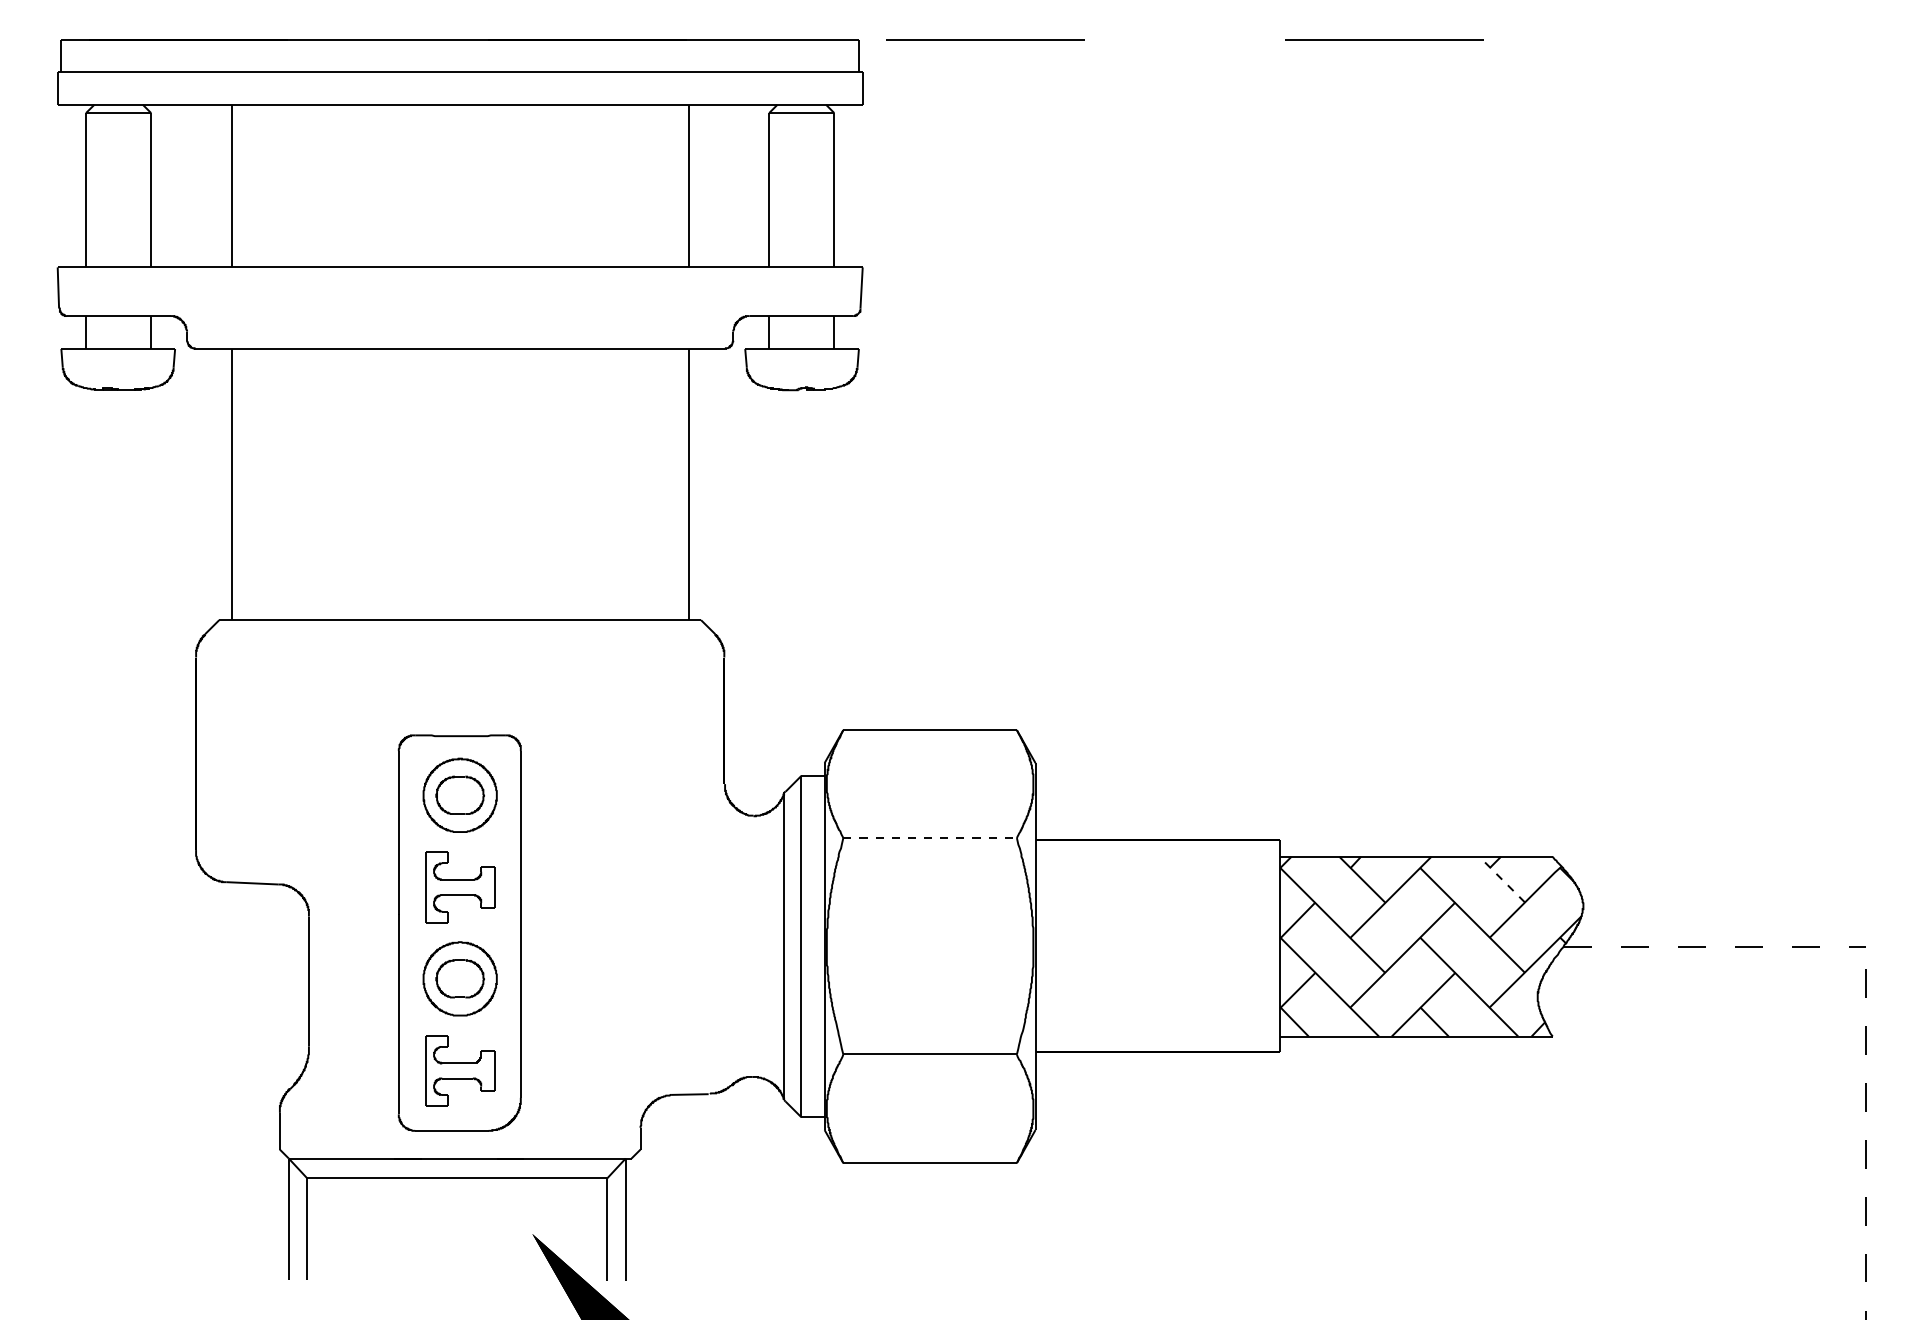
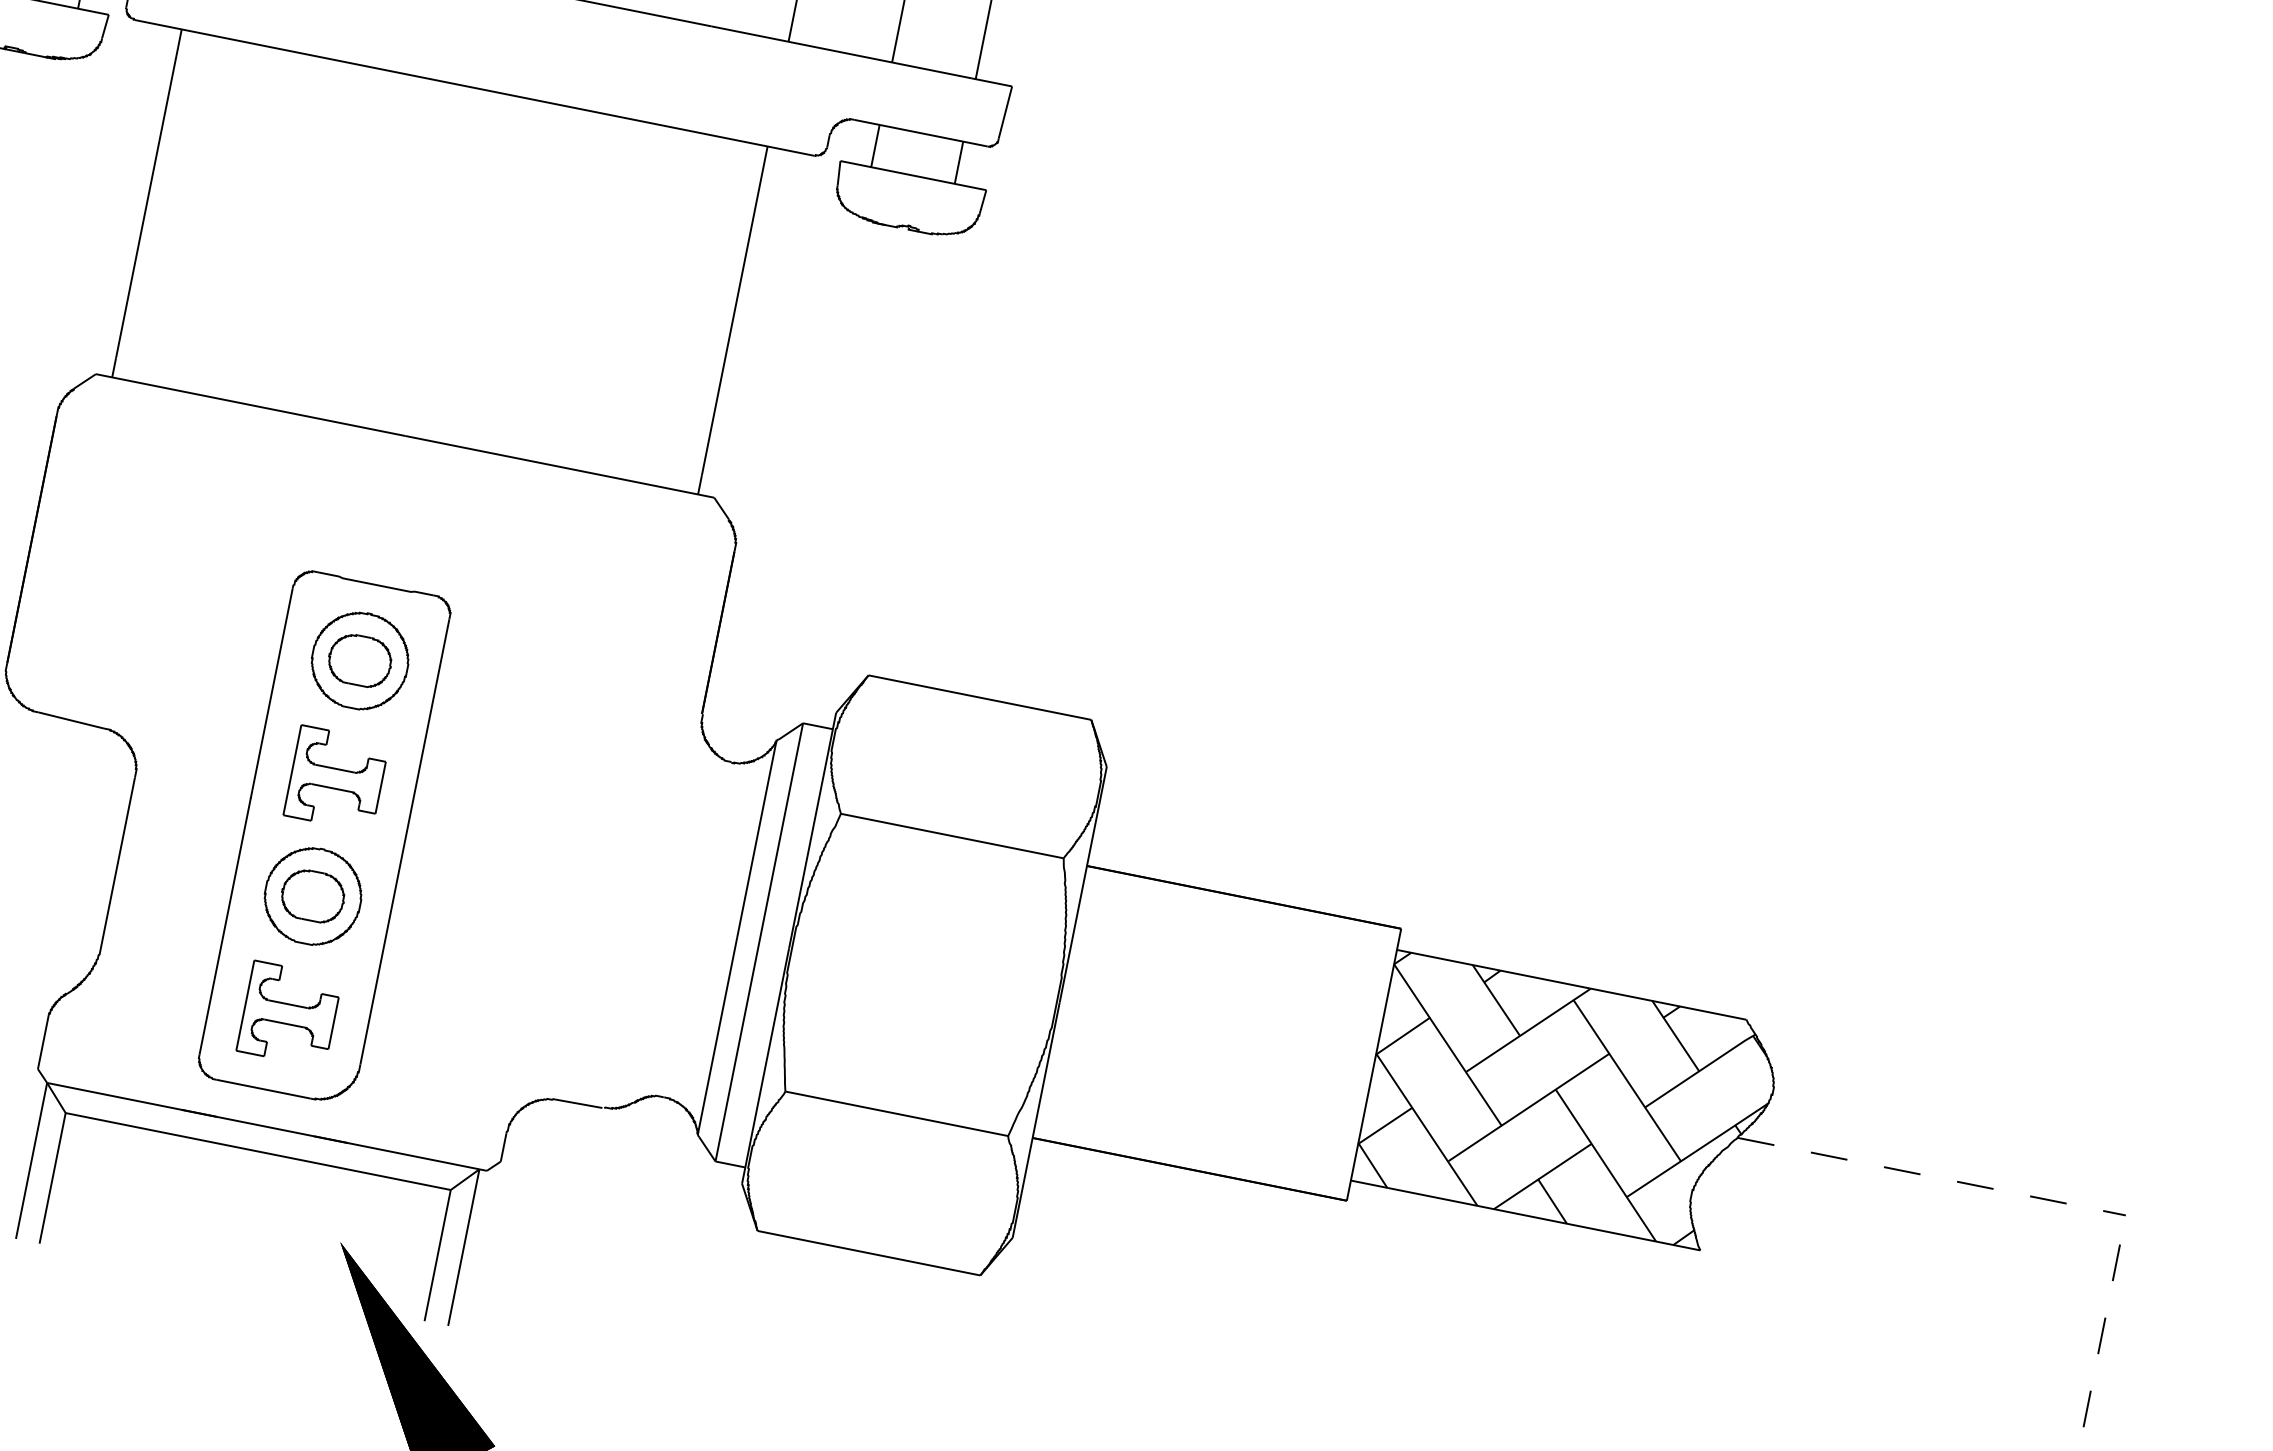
line: (930, 838) -> (952, 836), dashed -> solid
line: (1501, 879) -> (1674, 1035), dashed -> solid

